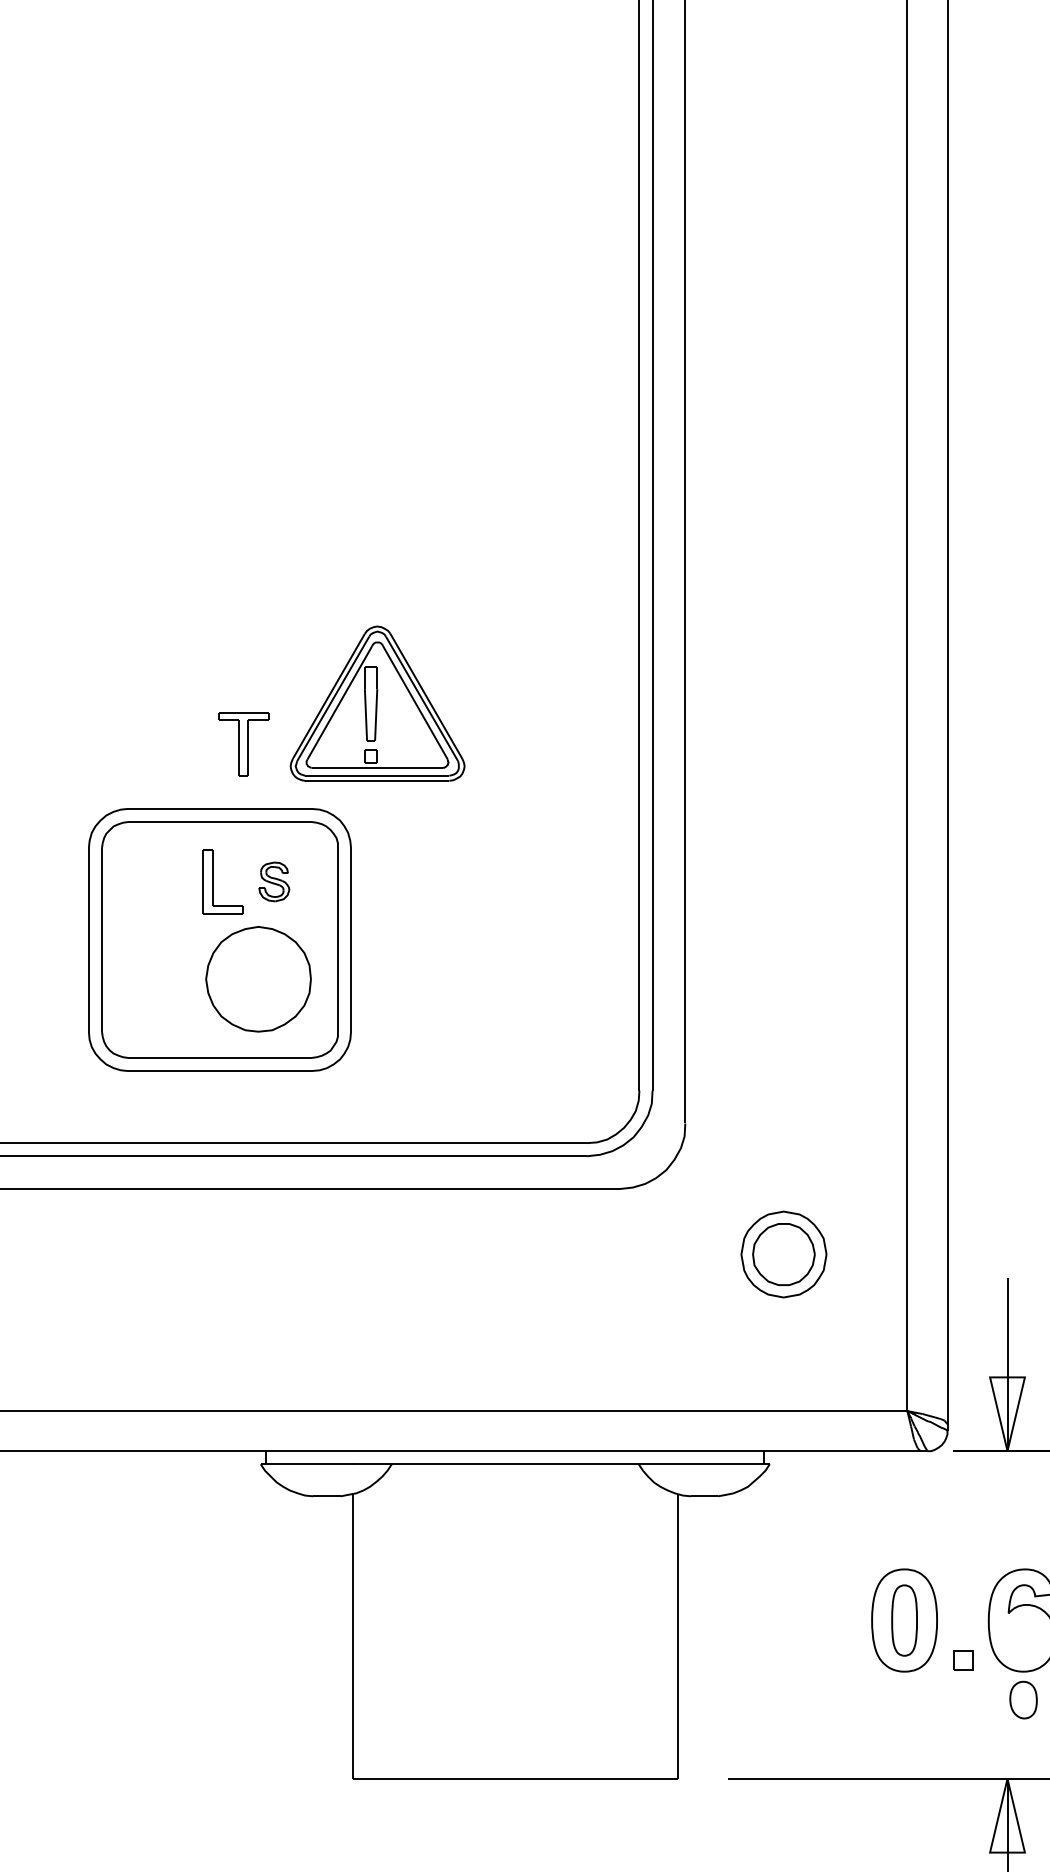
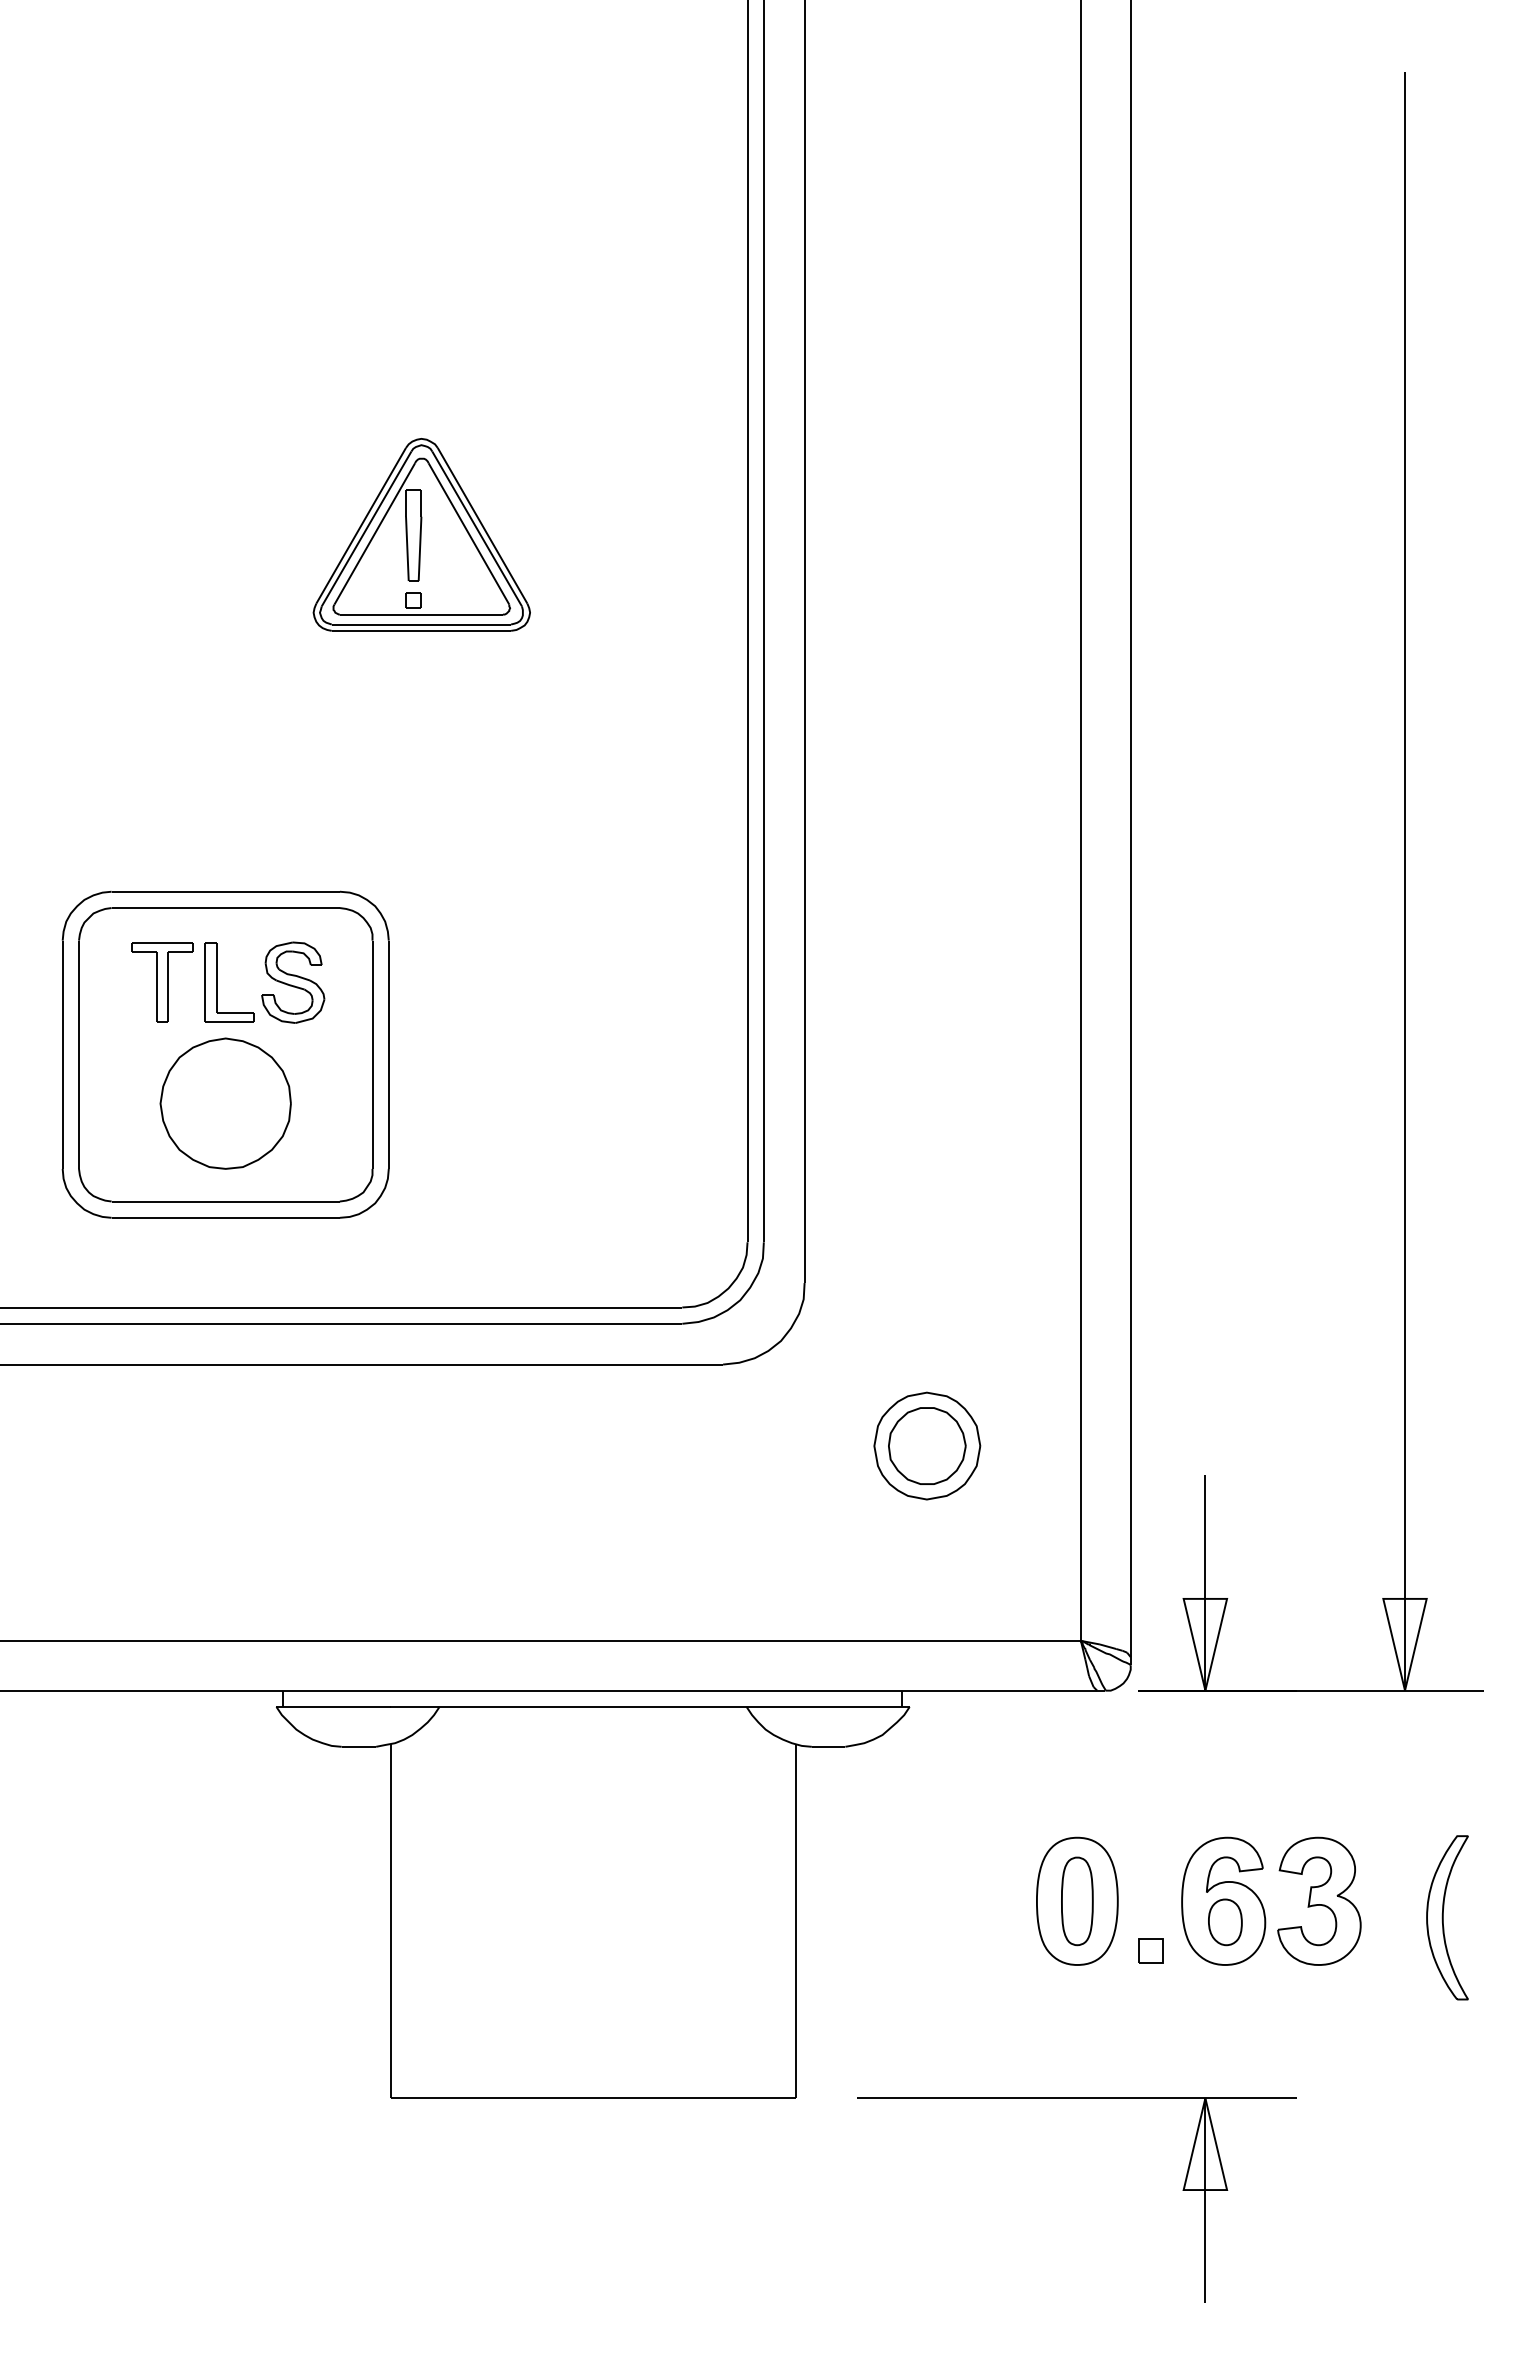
part: (377, 703) -> (421, 534), moved
part: (243, 744) -> (162, 982), moved
part: (274, 881) -> (293, 982), size x1.67
part: (258, 979) -> (225, 1103), moved
part: (1023, 1700) -> (1225, 1922), moved

